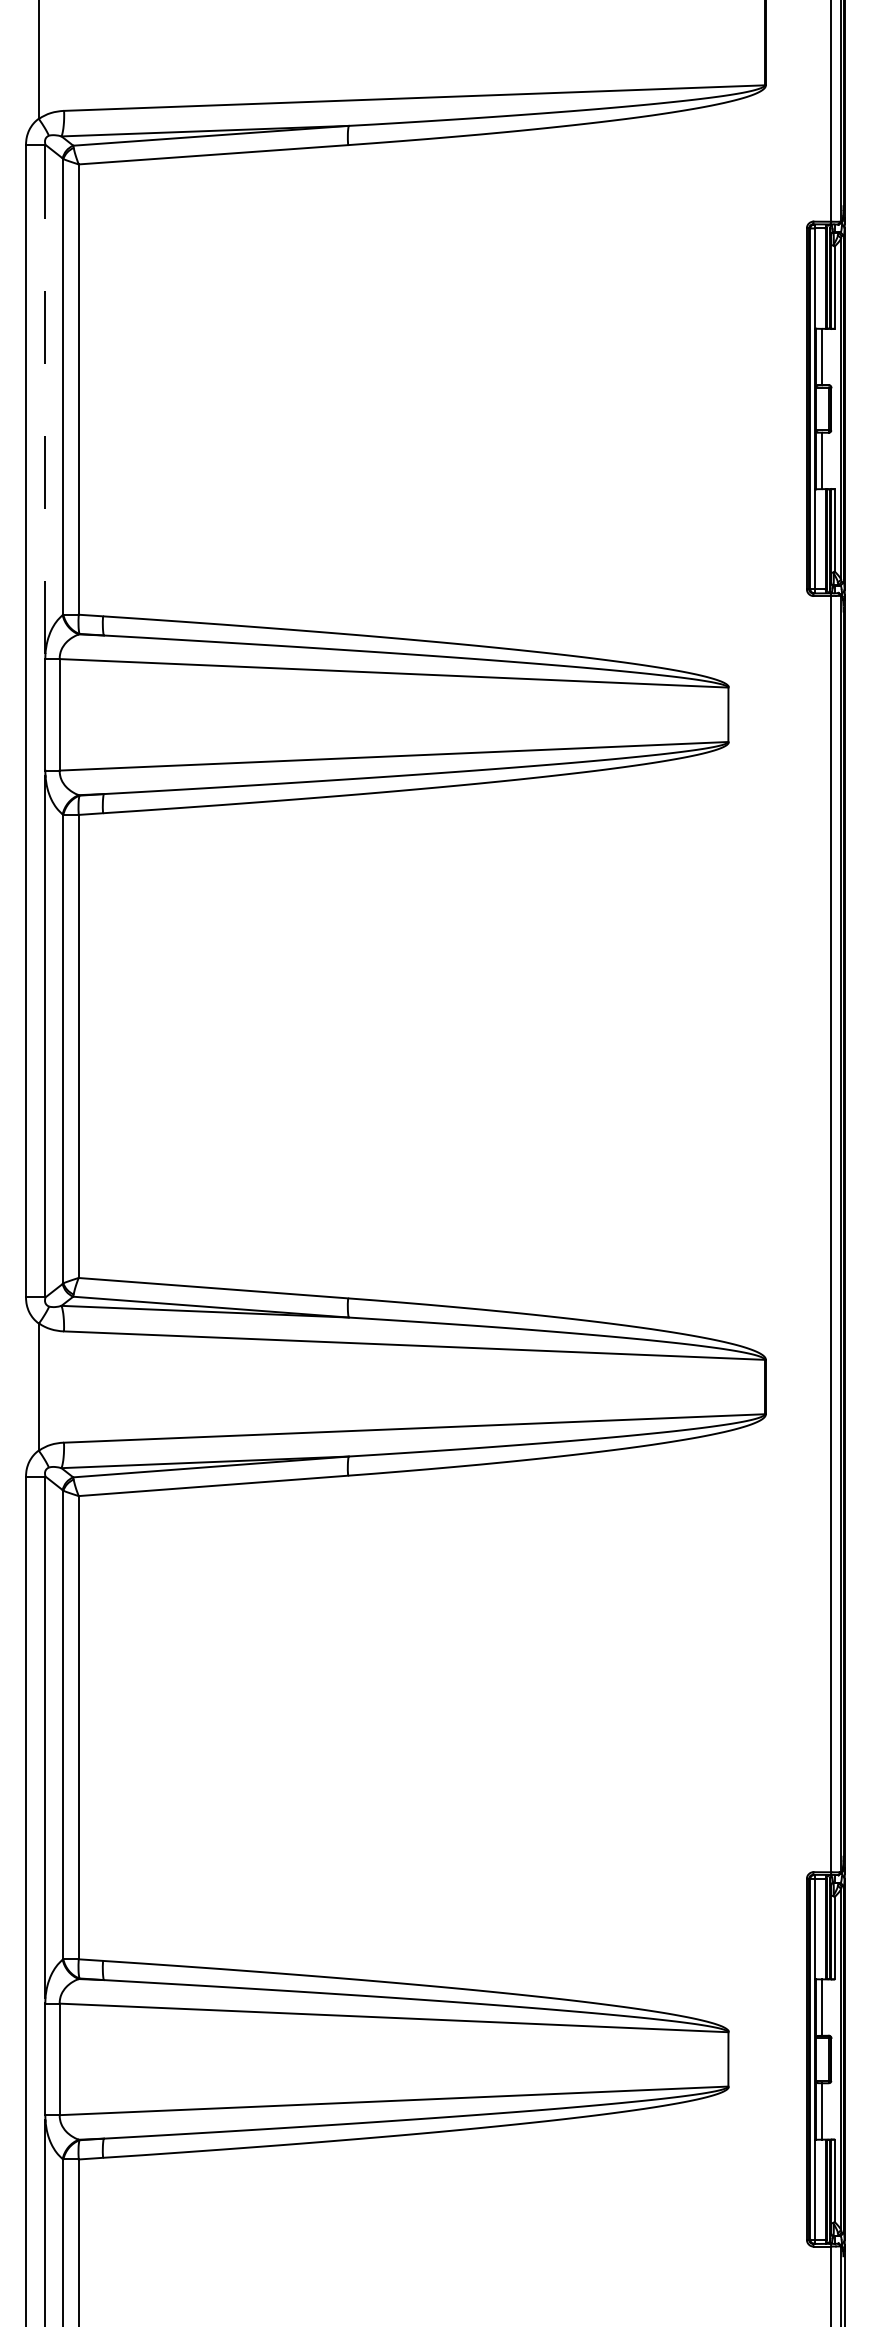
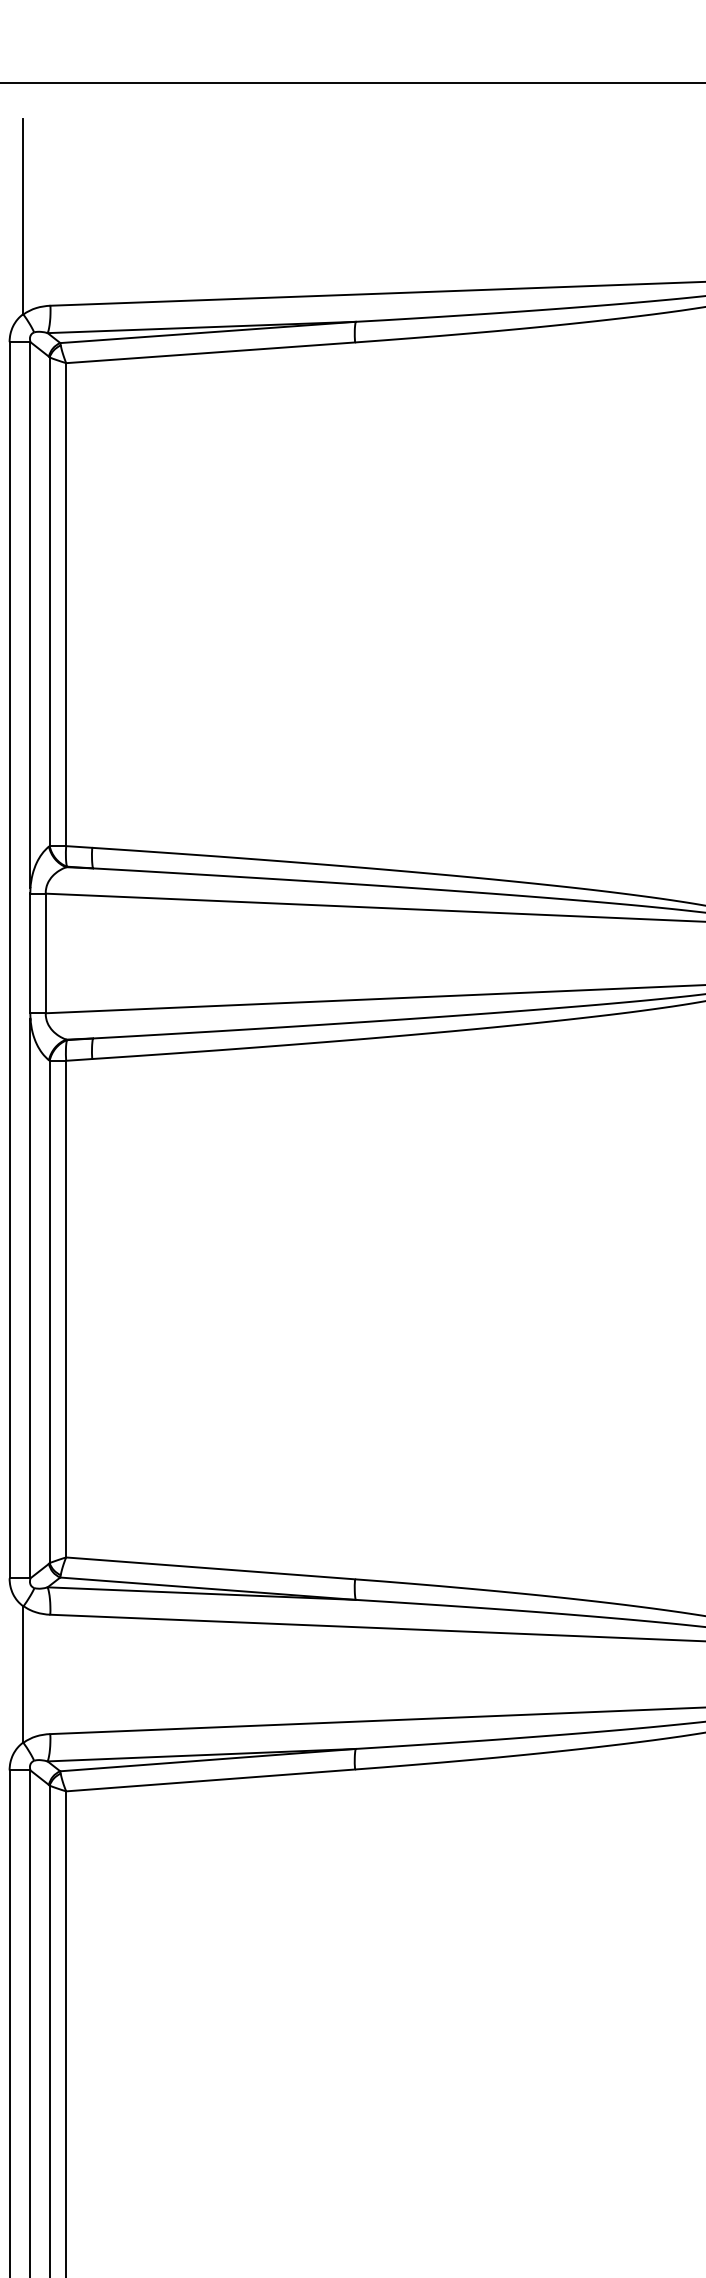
line: (45, 399) -> (30, 615), dashed -> solid

